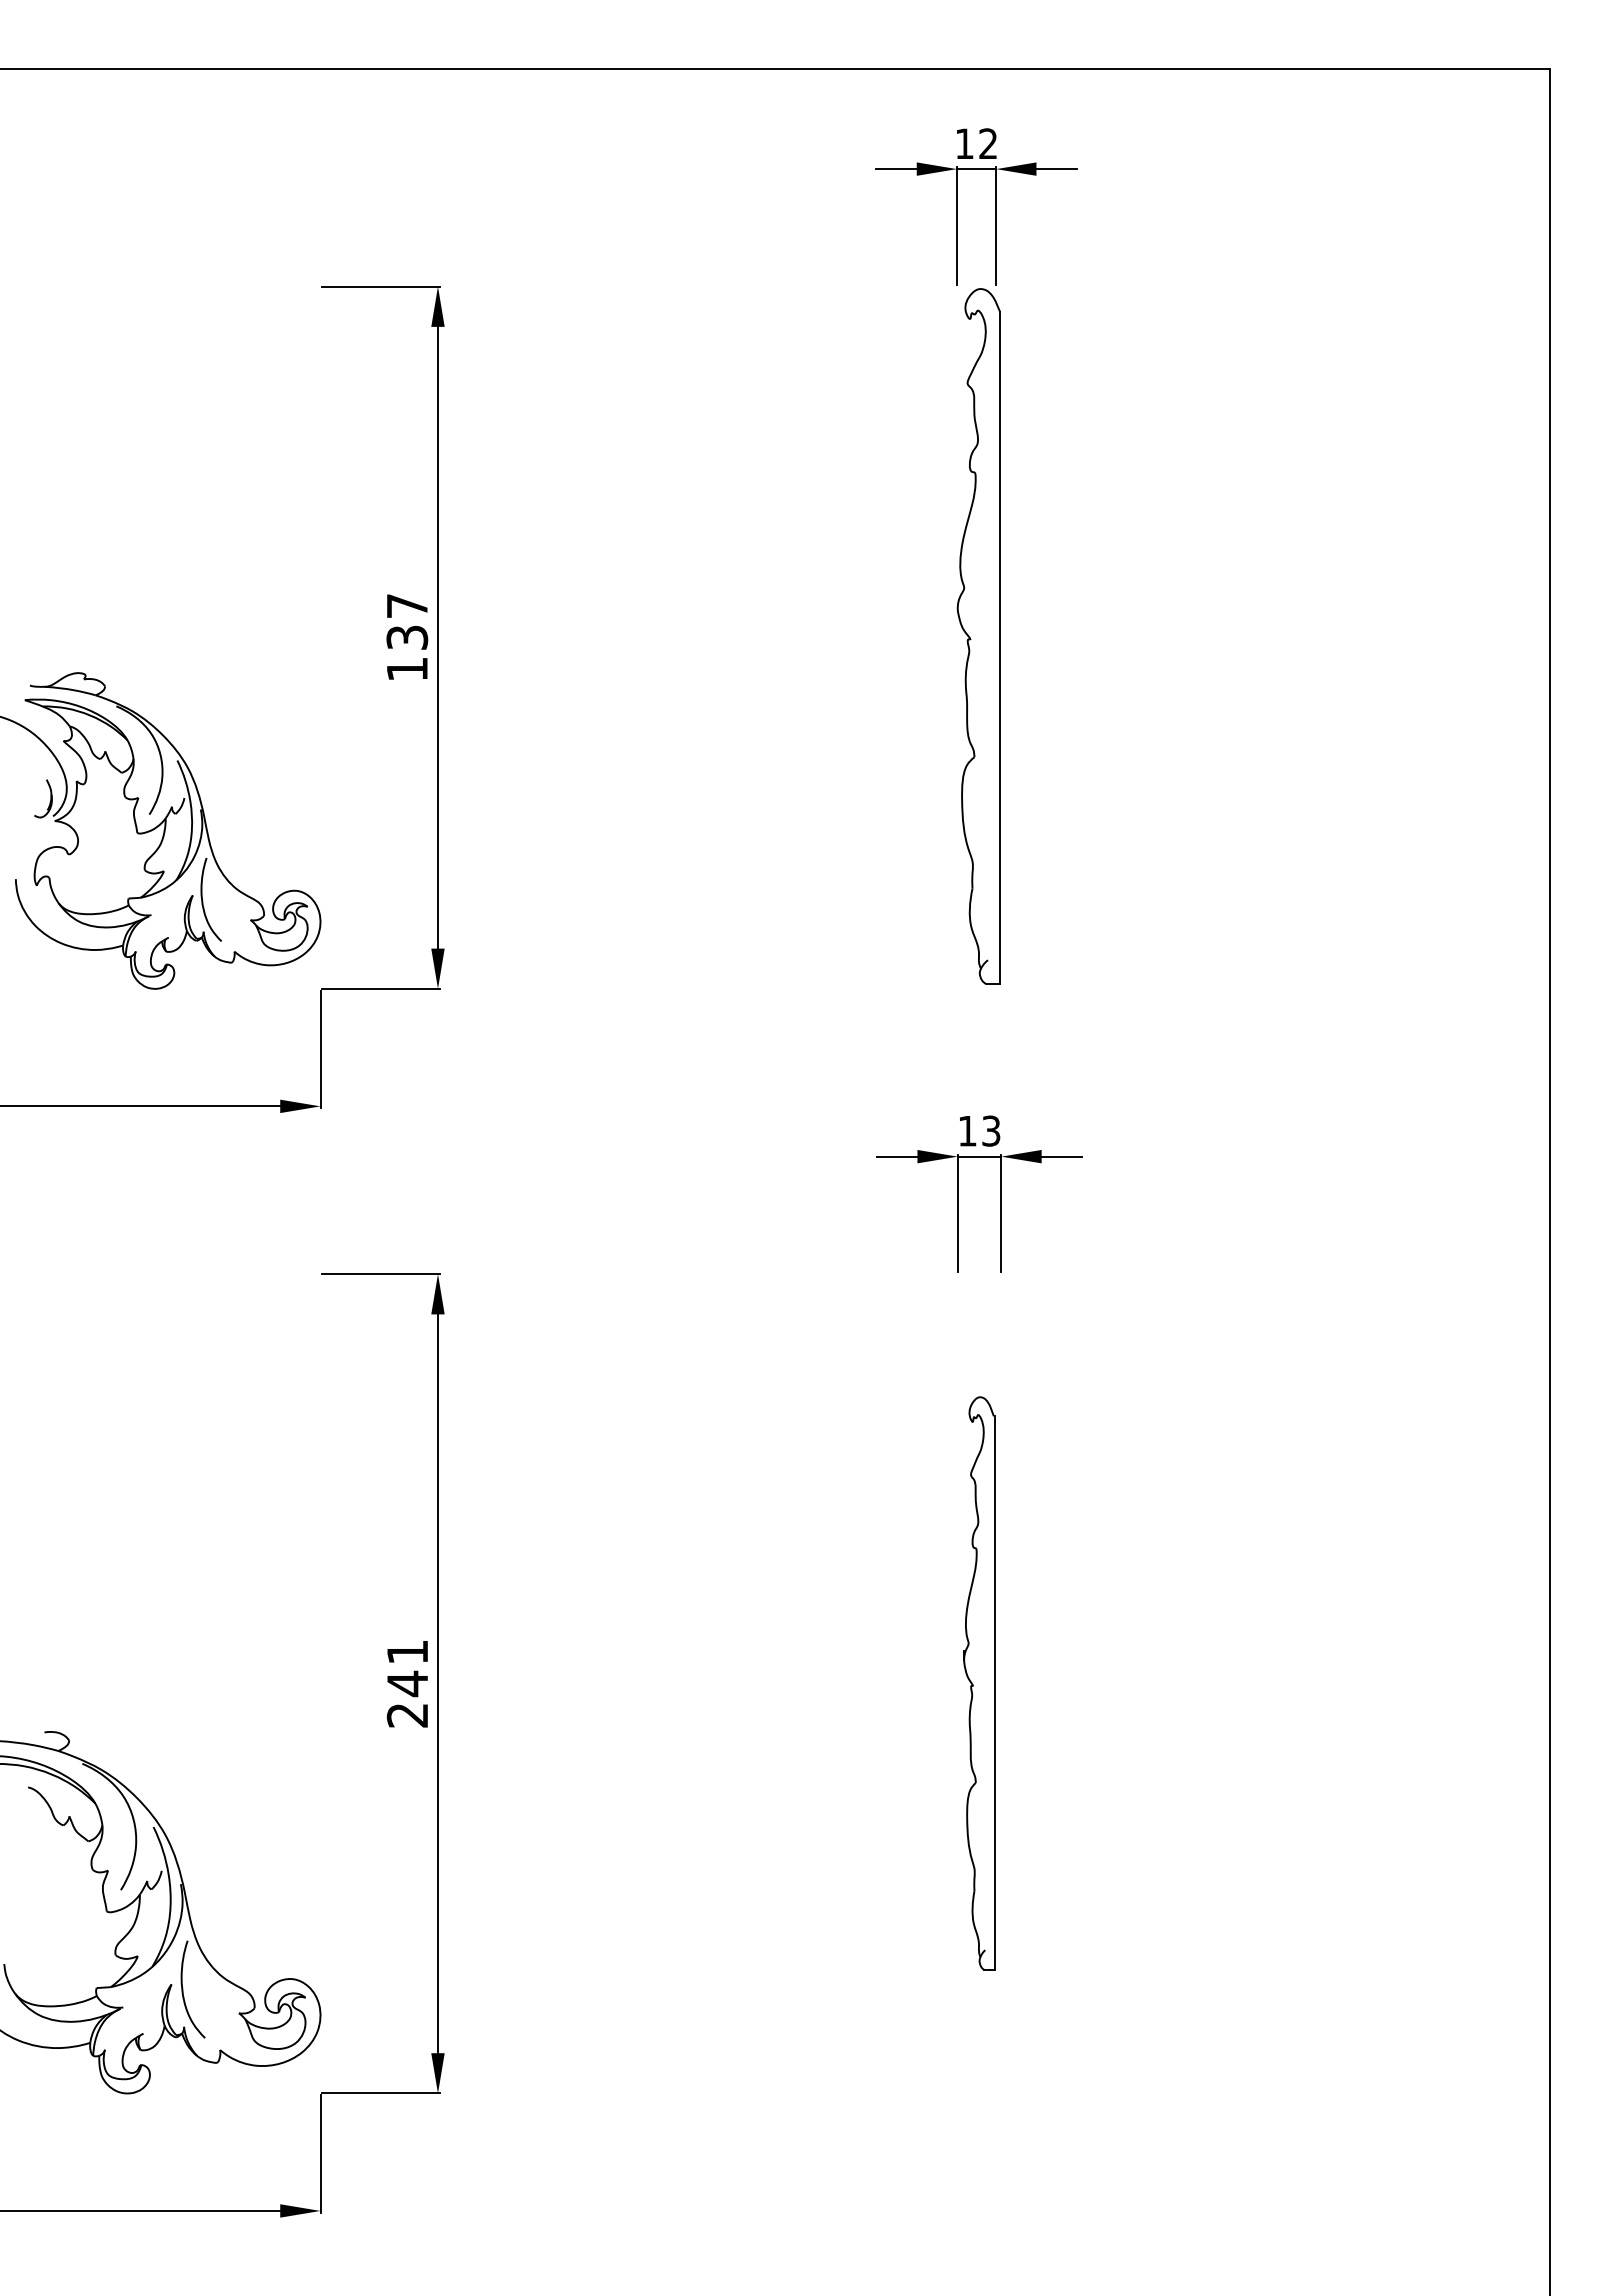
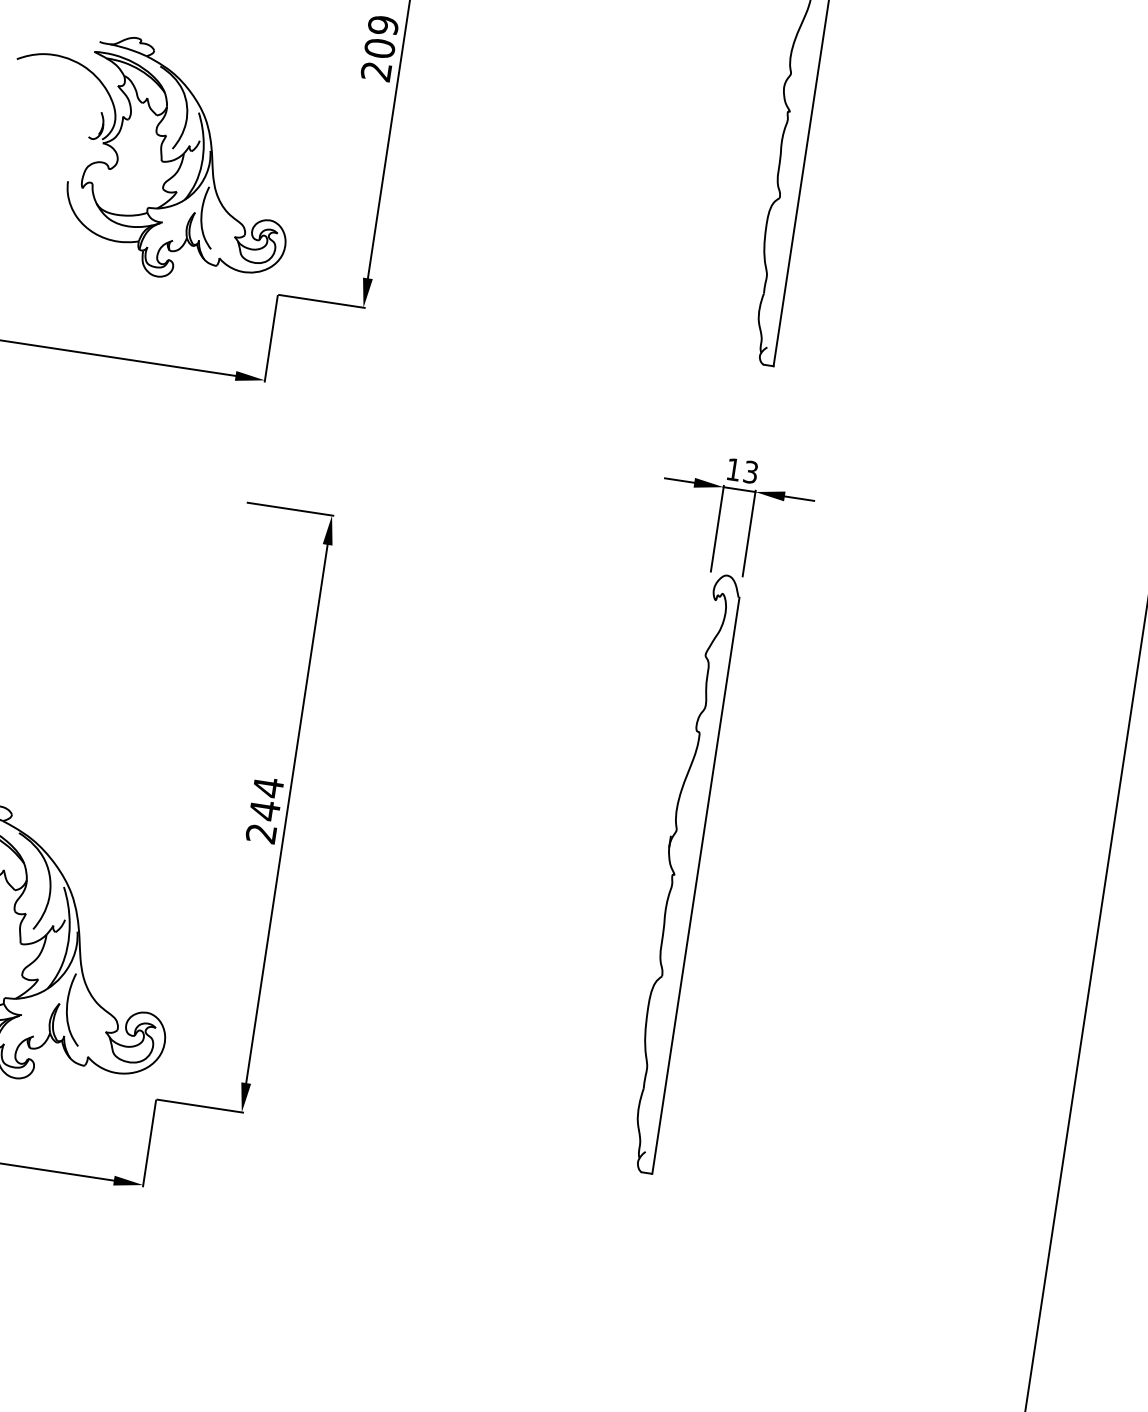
text: (407, 637) -> (380, 48), 137 -> 209
text: (407, 1652) -> (268, 787), 241 -> 244
part: (978, 1683) -> (680, 873), size x1.43

